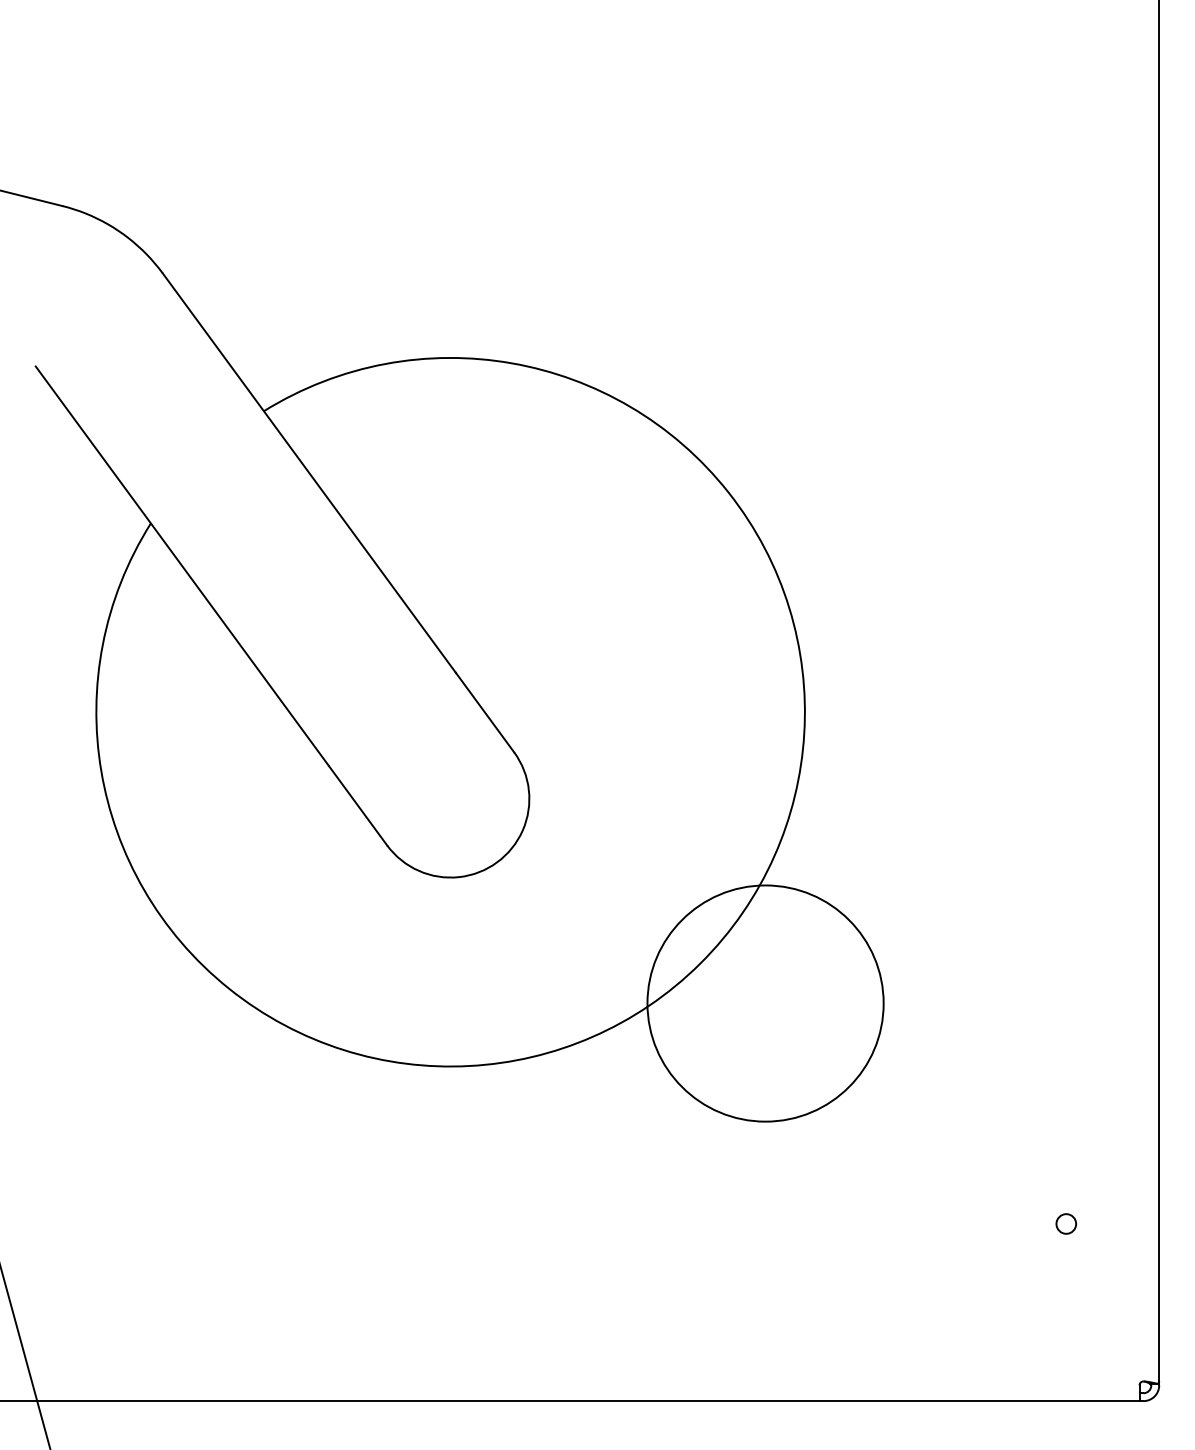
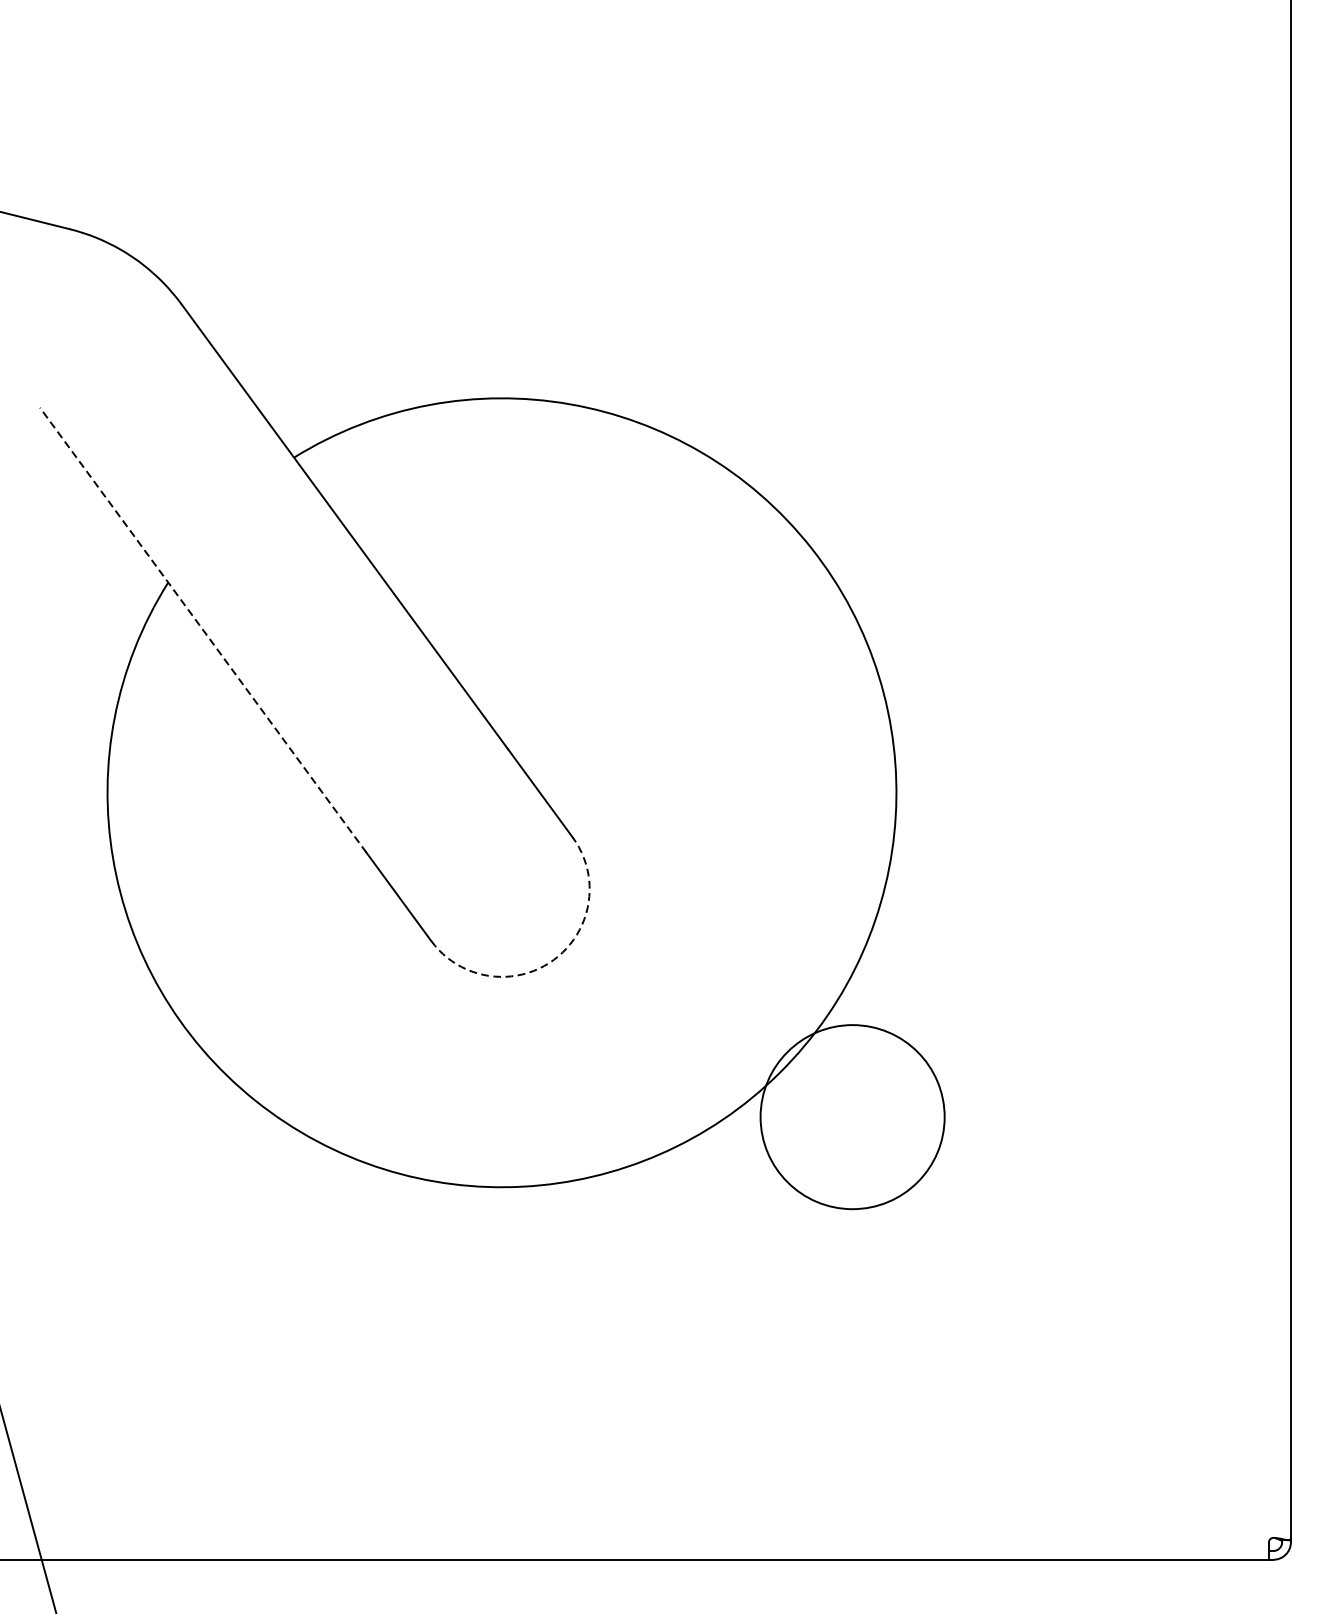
line: (182, 566) -> (203, 630), solid -> dashed
arc: (497, 862) -> (554, 960), solid -> dashed
circle: (765, 1003) -> (852, 1117), size x0.7
circle: (1065, 1223) -> (1186, 1362), removed

